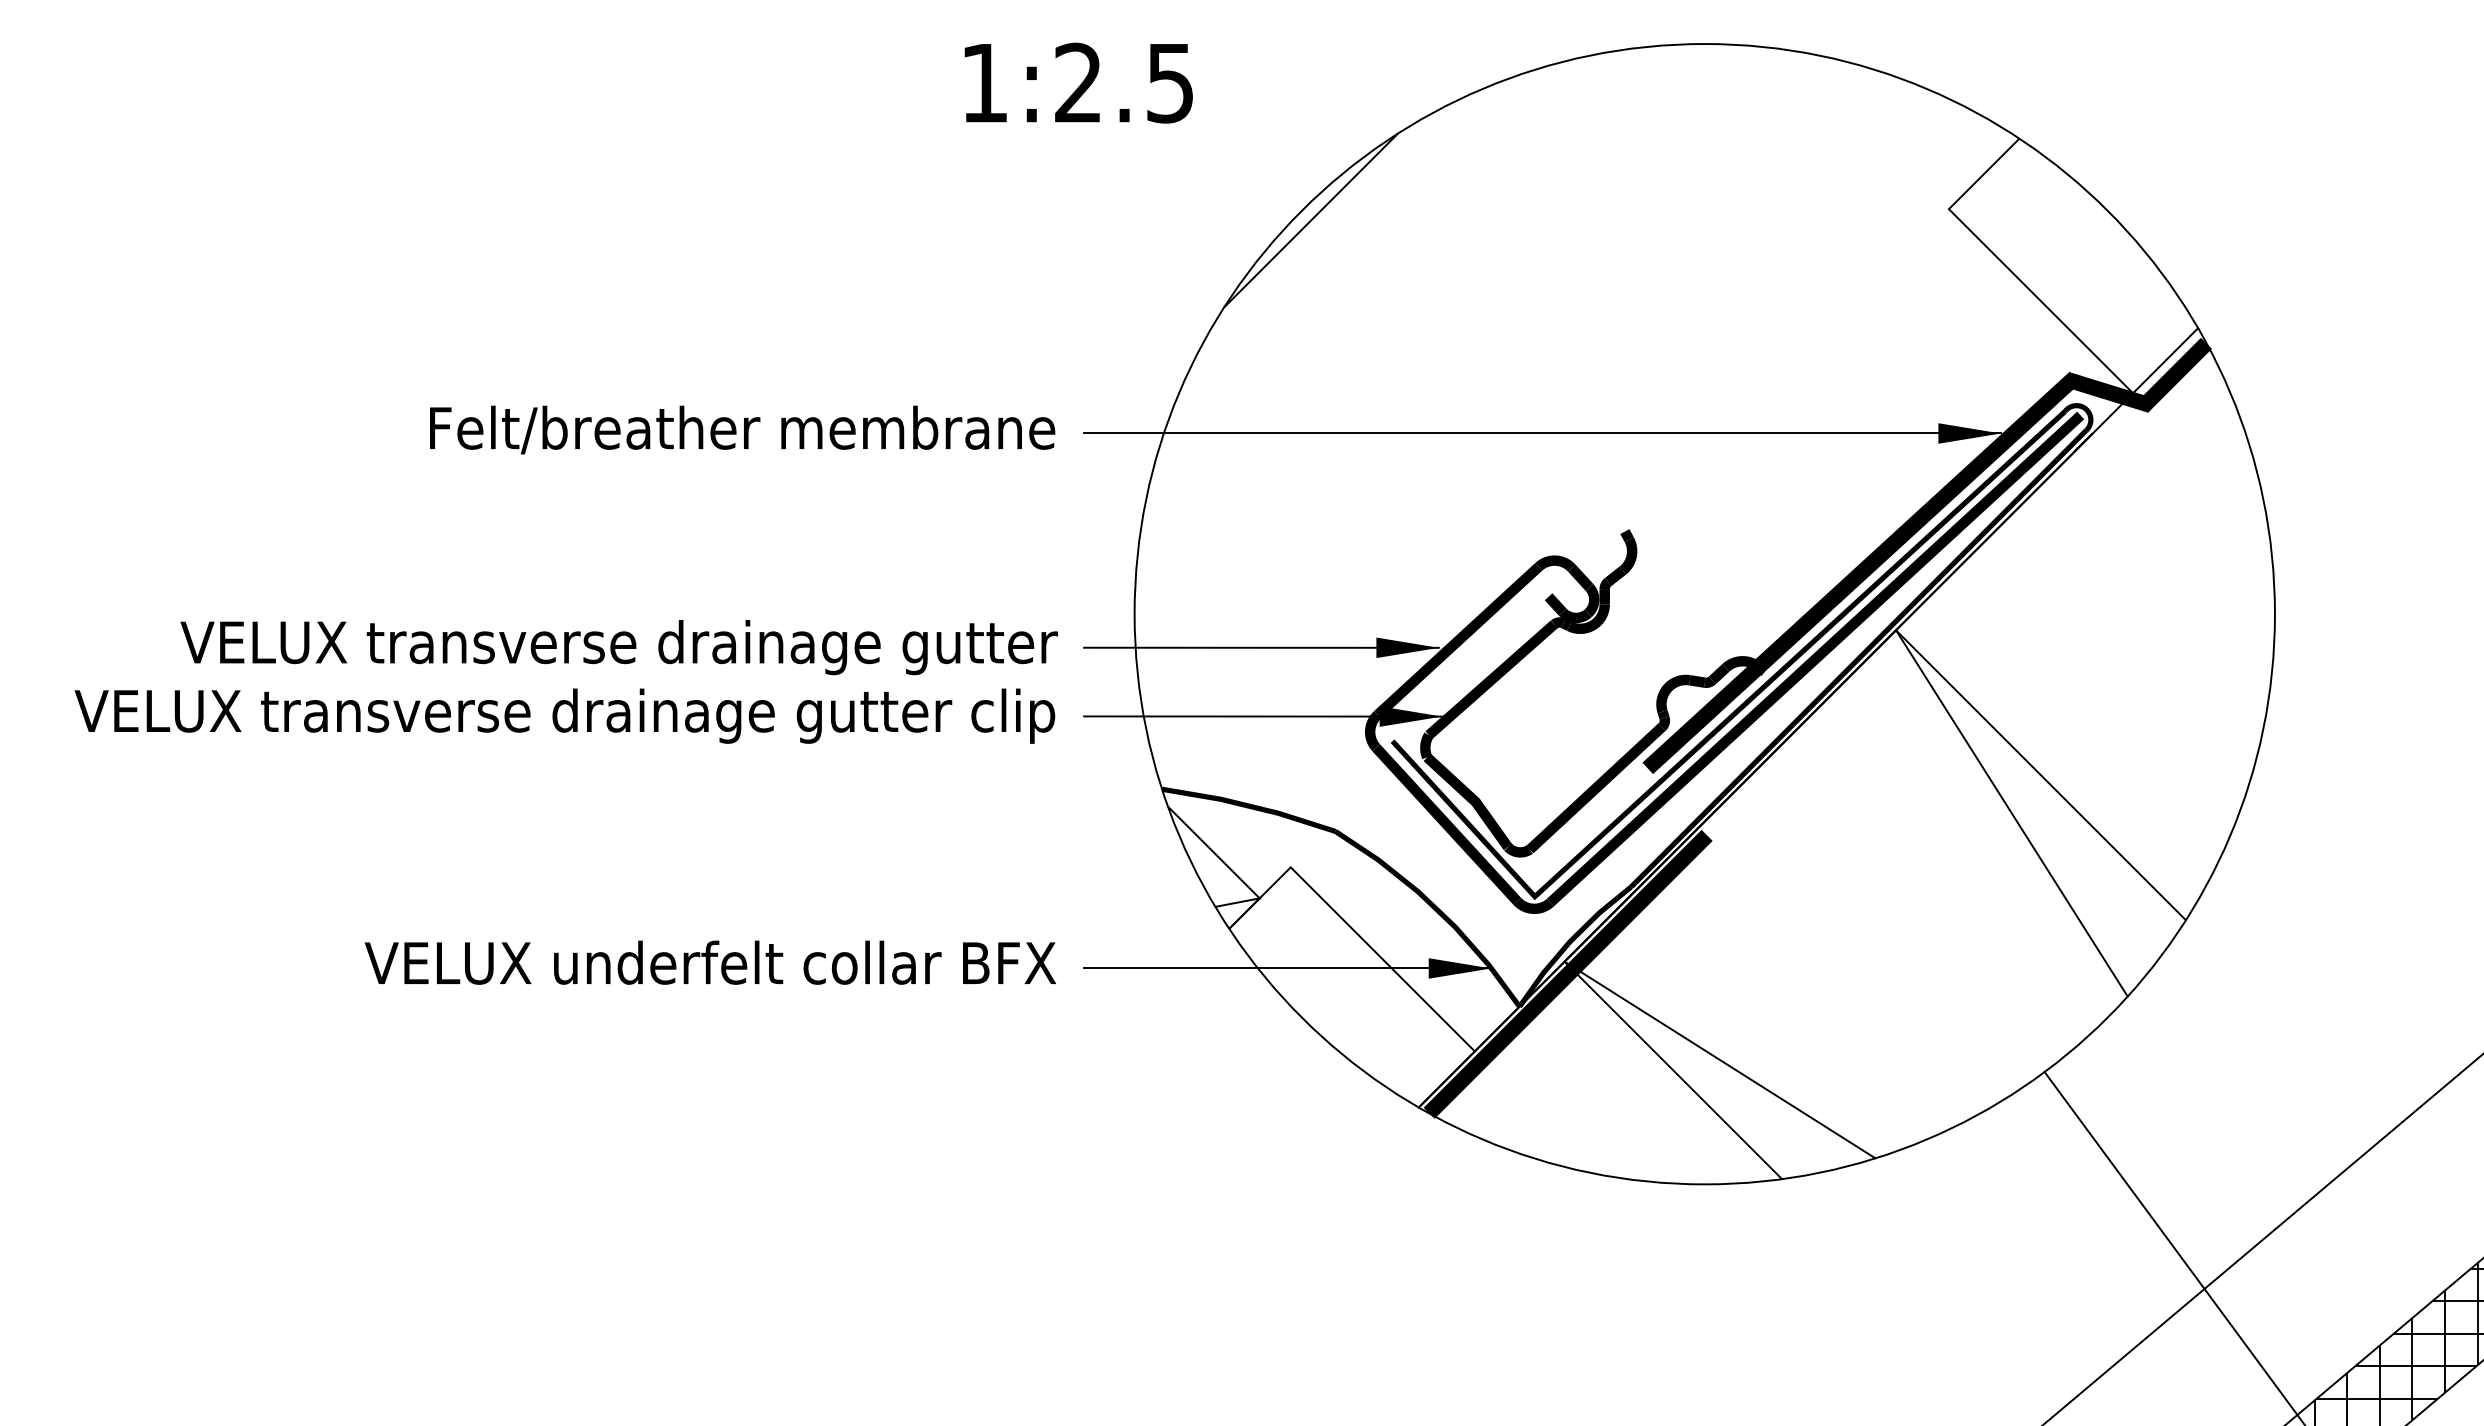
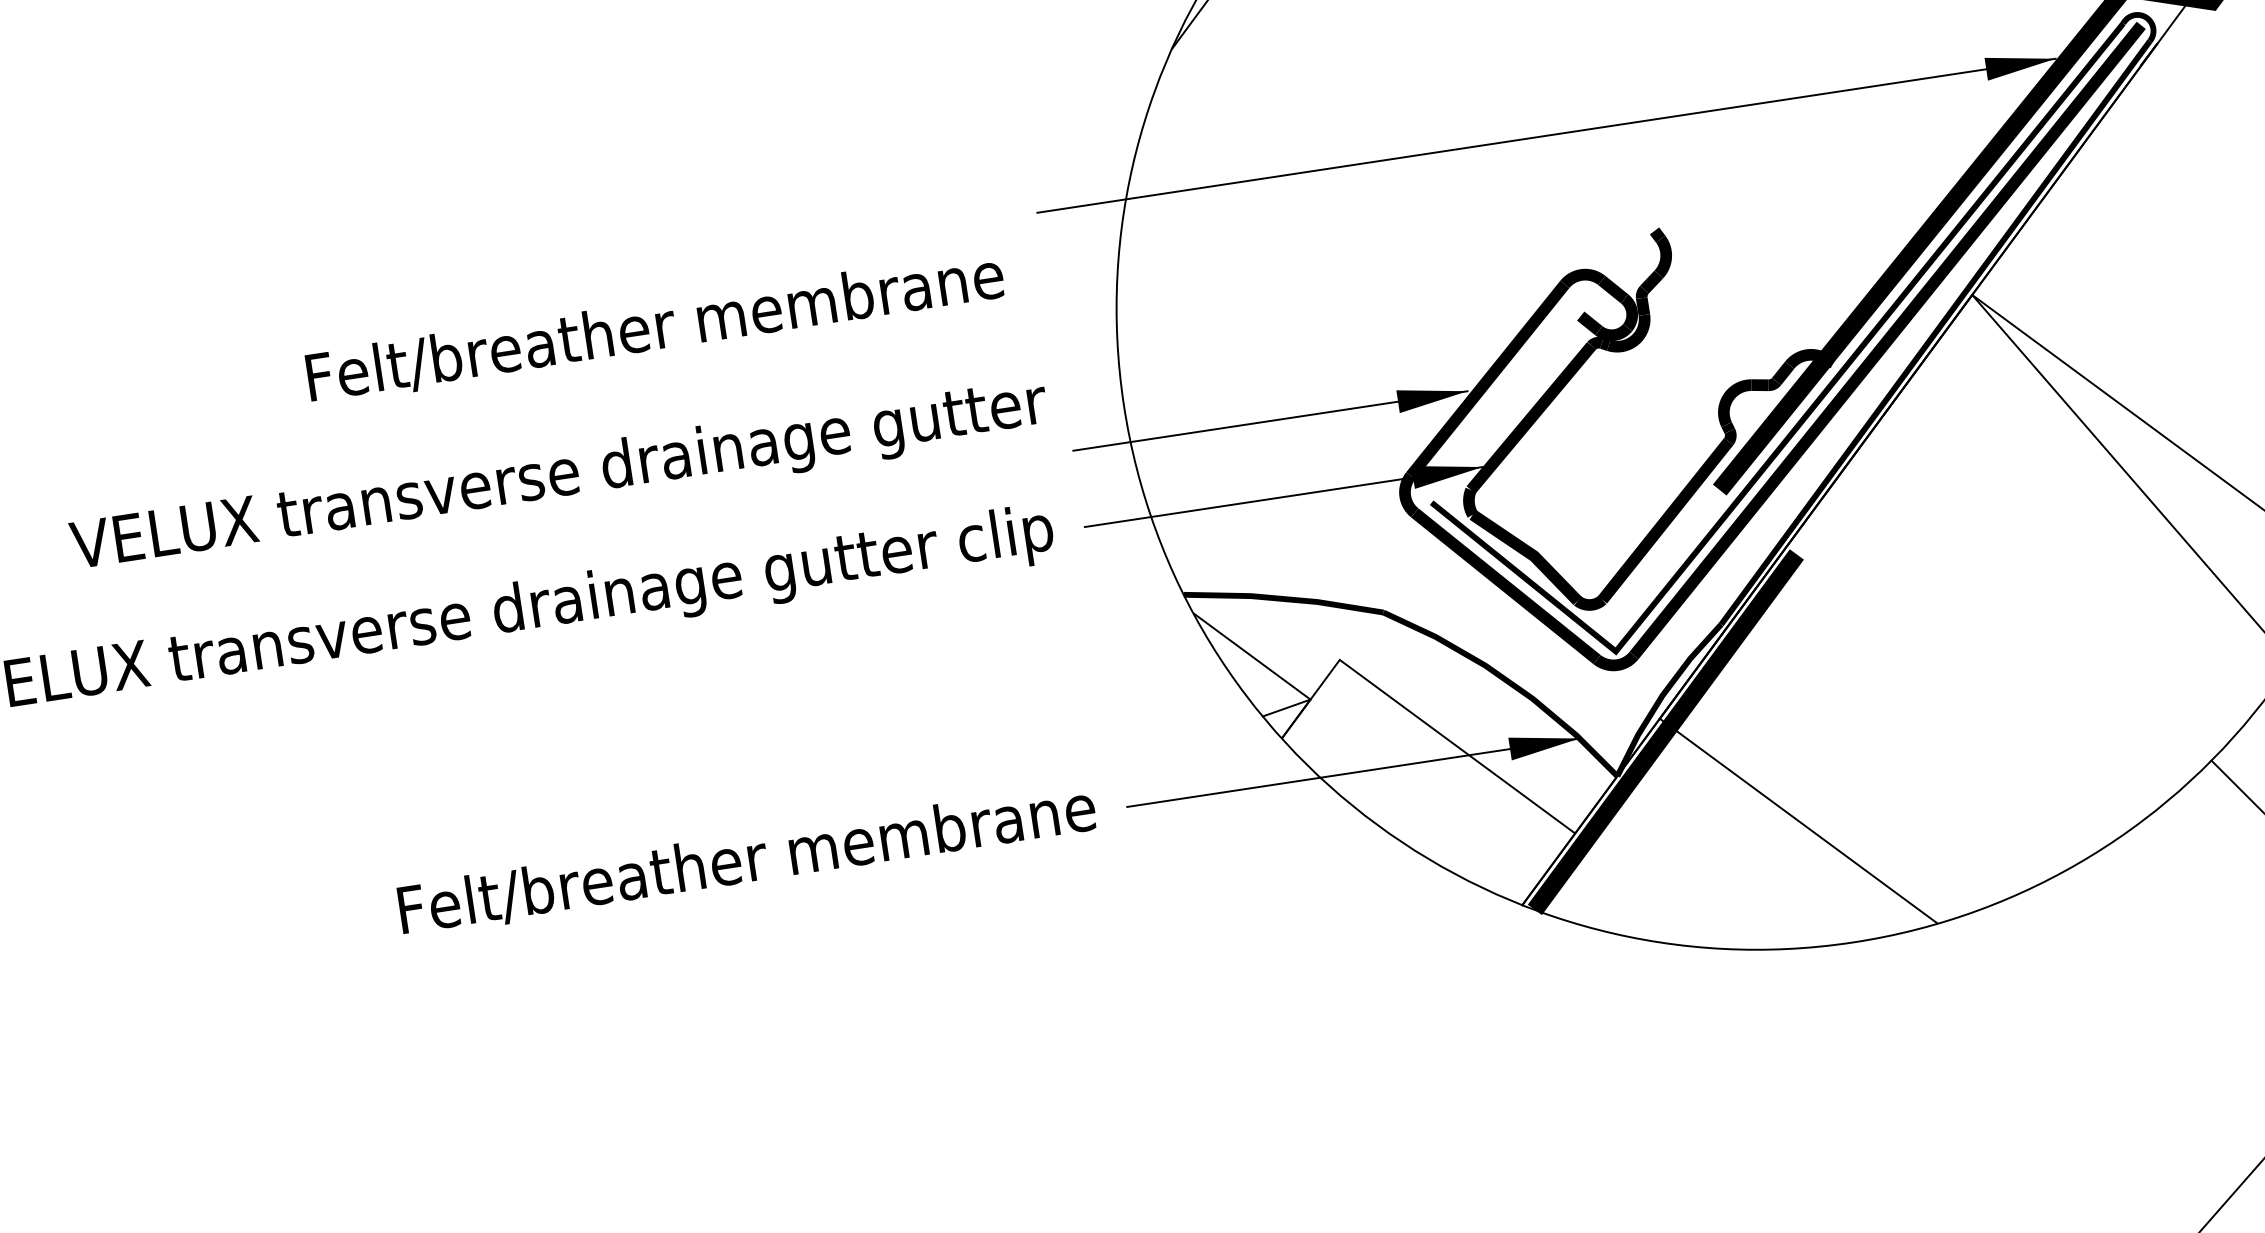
text: (742, 429) -> (655, 327), moved
text: (618, 647) -> (558, 478), moved
text: (710, 964) -> (711, 865), VELUX underfelt collar BFX -> Felt/breather membrane
line: (1719, 1059) -> (1848, 801), removed

